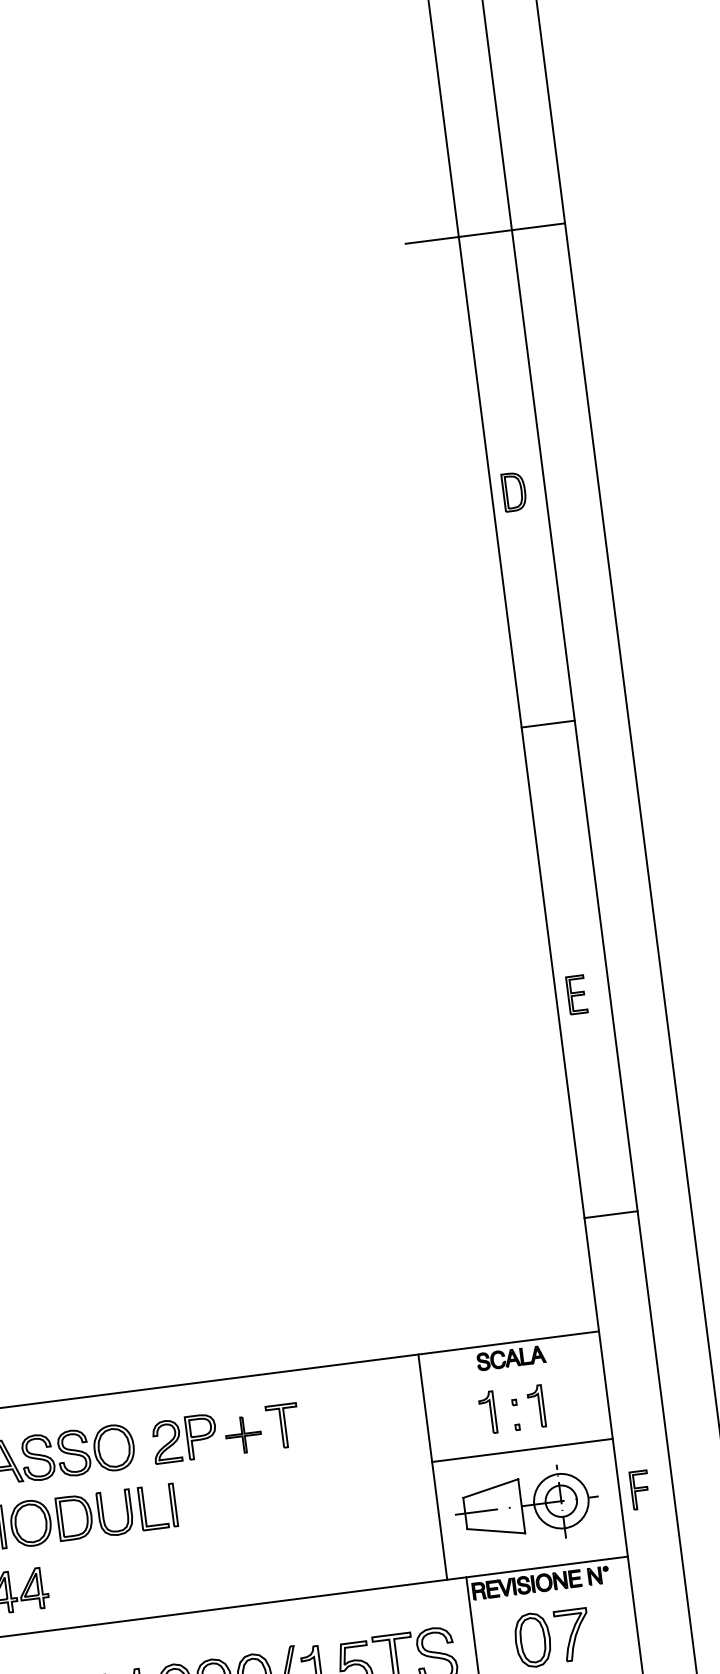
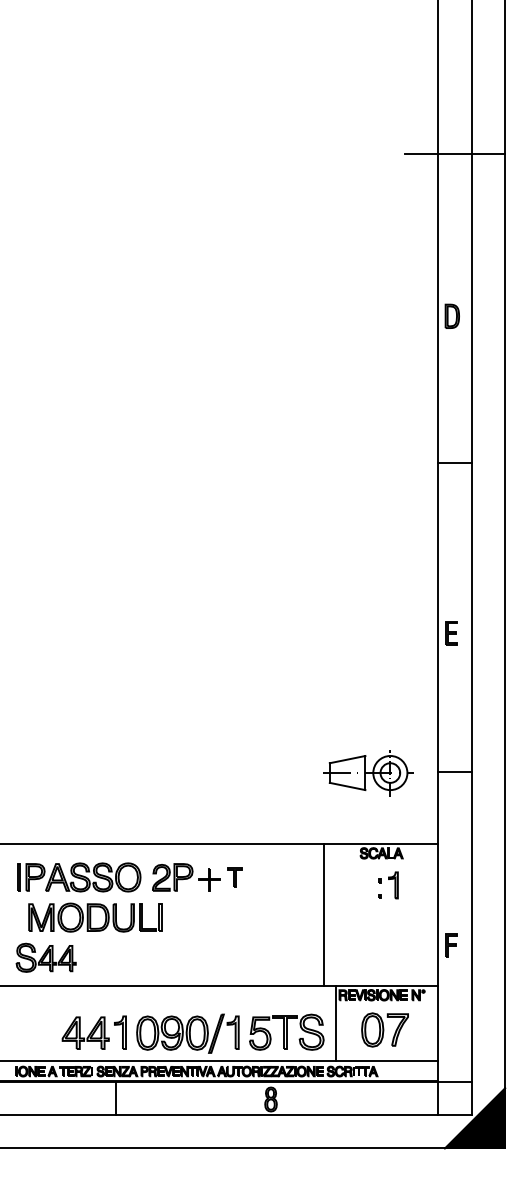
part: (487, 1413) -> (362, 885), removed
part: (282, 1426) -> (234, 877), size x0.7
line: (522, 1450) -> (381, 911), removed
part: (526, 1506) -> (368, 773), moved

